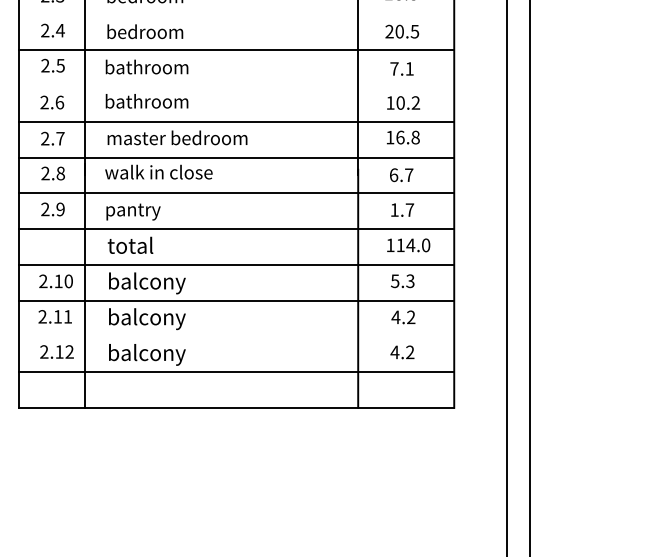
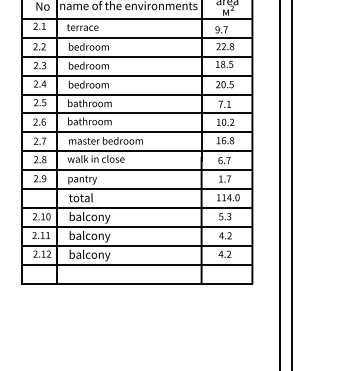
line: (235, 14) -> (136, 75), added
line: (235, 86) -> (136, 113), added
line: (235, 335) -> (136, 245), added

